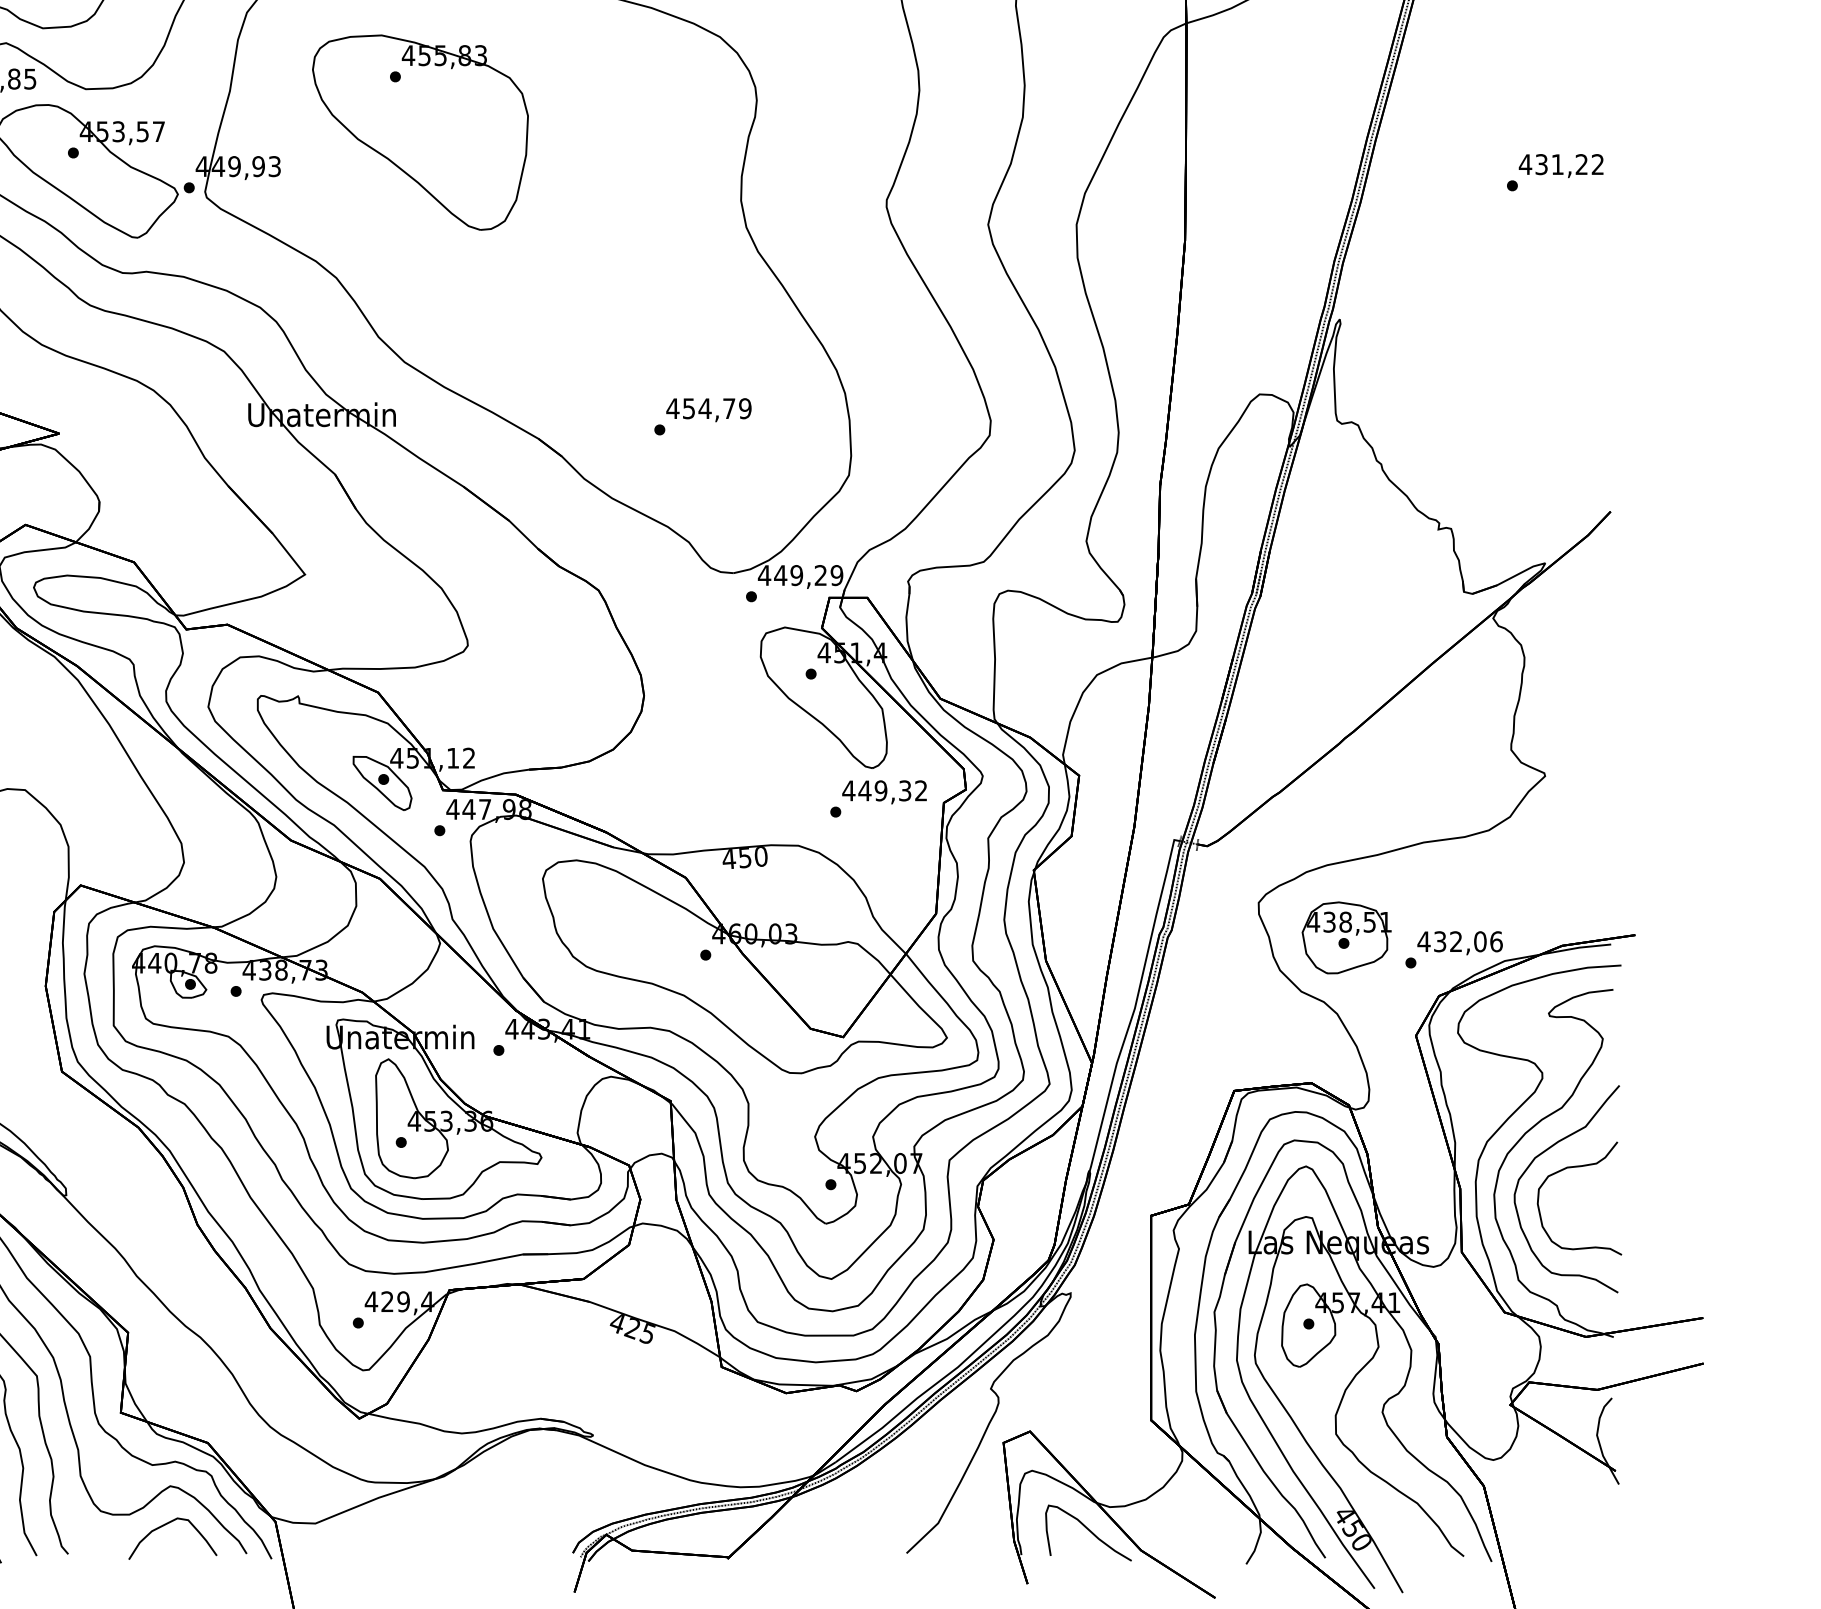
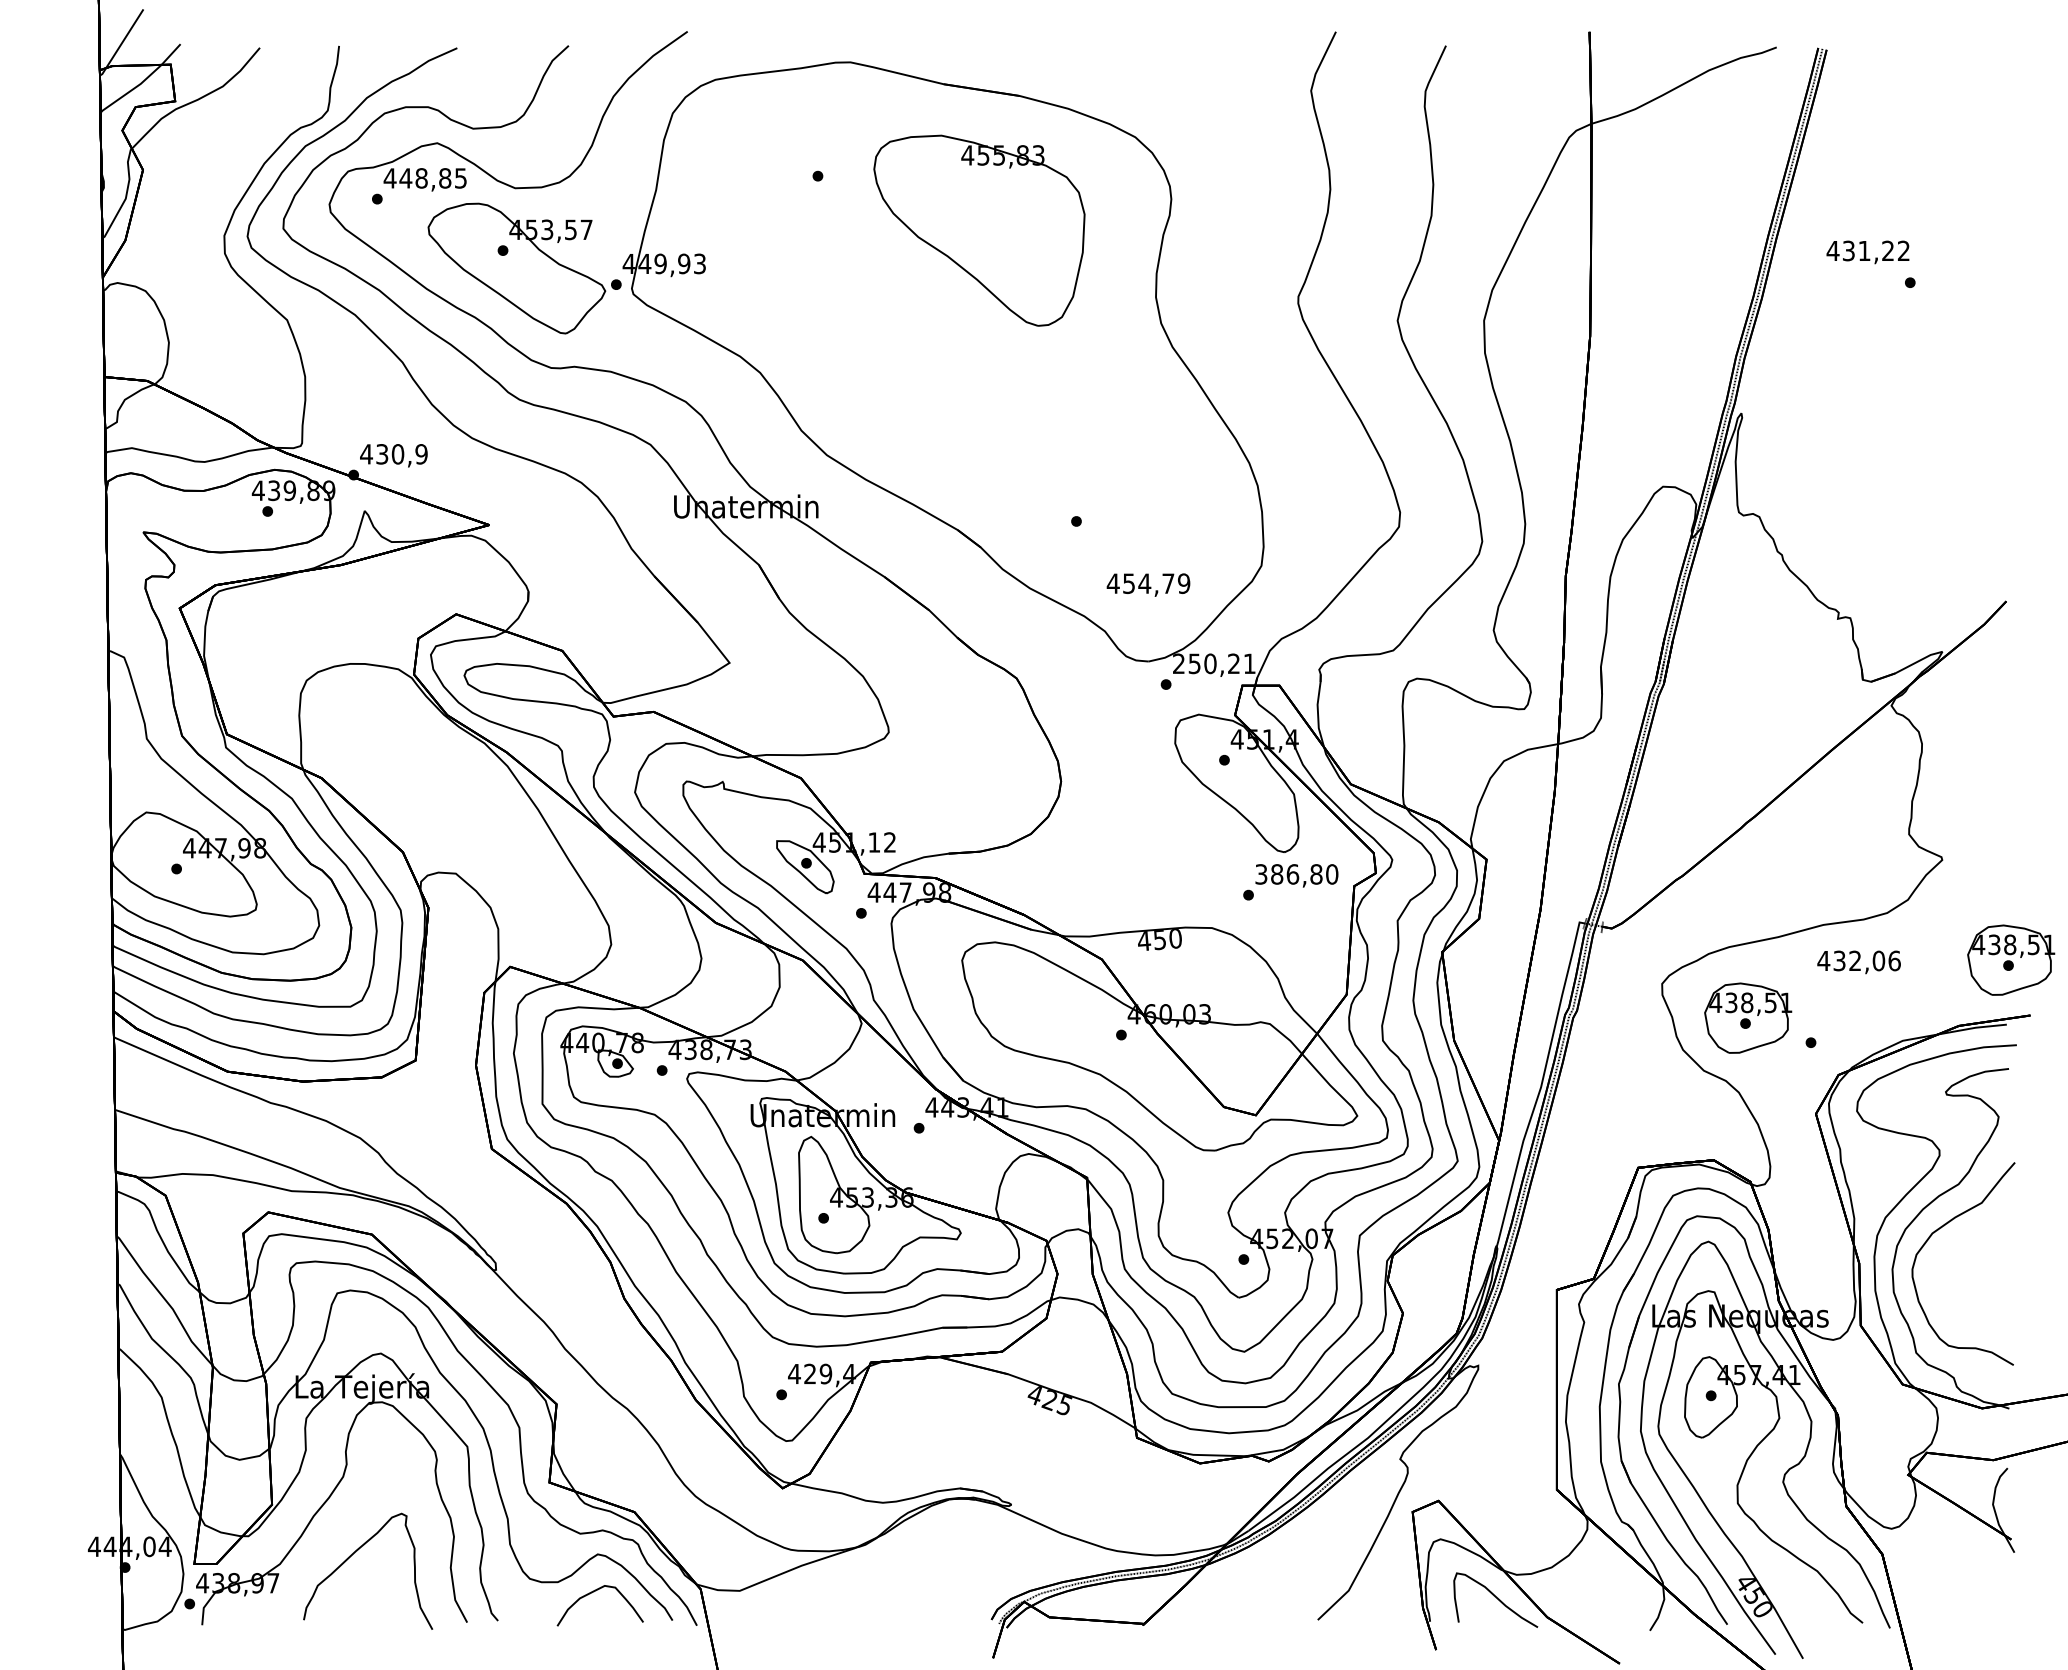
part: (420, 132) -> (979, 230), moved
text: (1560, 166) -> (1867, 252), moved
text: (708, 409) -> (1148, 584), moved
text: (799, 575) -> (1213, 663), 449,29 -> 250,21
text: (884, 790) -> (1296, 874), 449,32 -> 386,80
part: (1615, 877) -> (2011, 959), added
text: (1459, 943) -> (1858, 962), moved
part: (1573, 1168) -> (1969, 1243), removed

